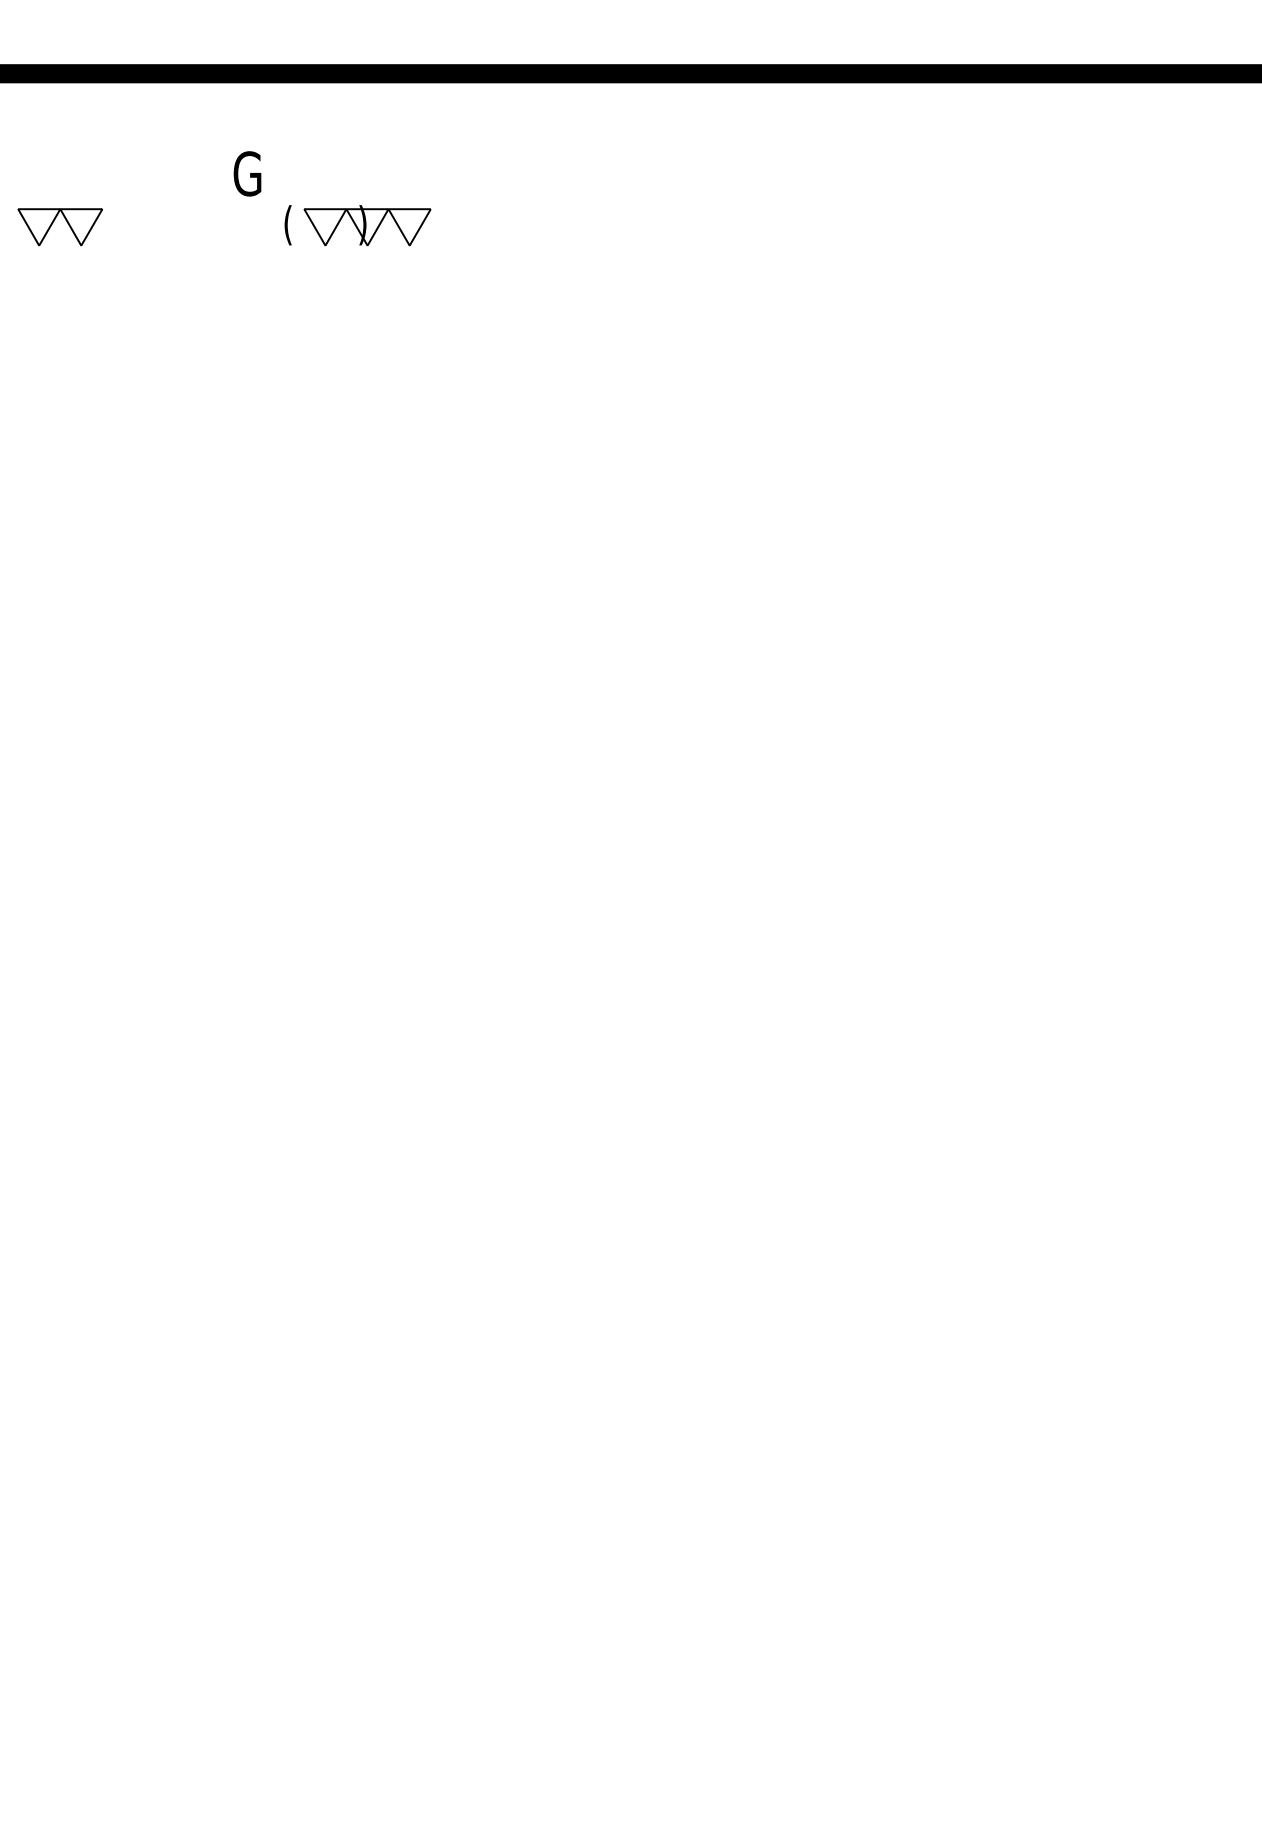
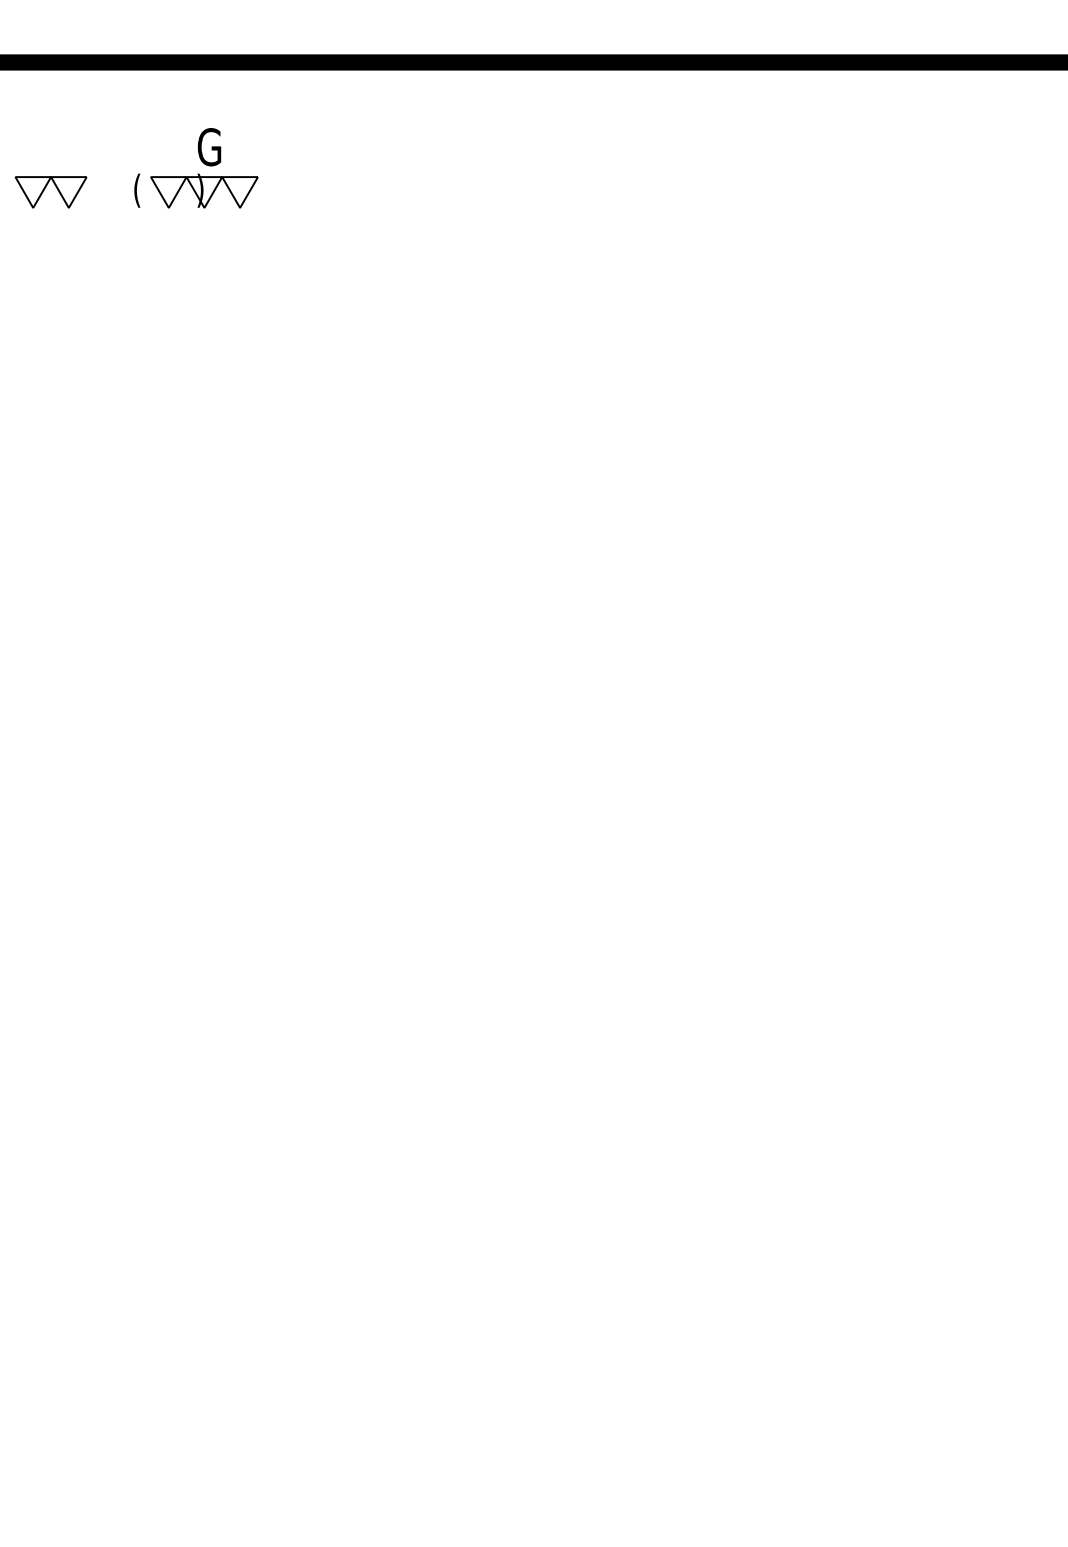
part: (357, 225) -> (195, 190), moved

